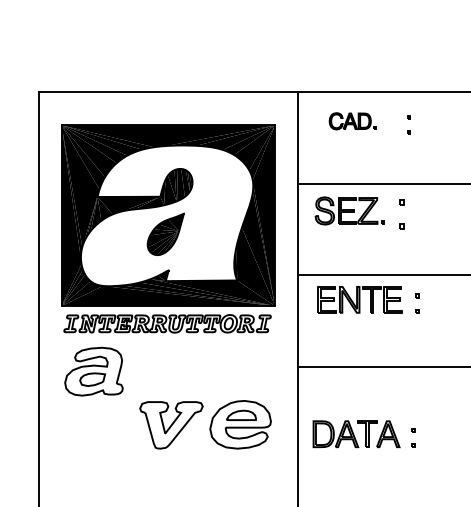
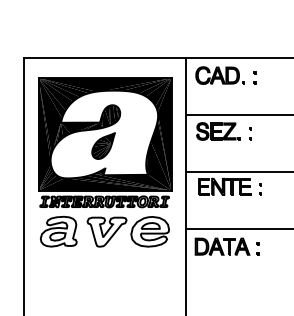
part: (351, 121) -> (219, 75), size x1.67
part: (401, 214) -> (250, 133), size x0.62
part: (204, 424) -> (127, 231), moved
part: (362, 433) -> (226, 246), moved

